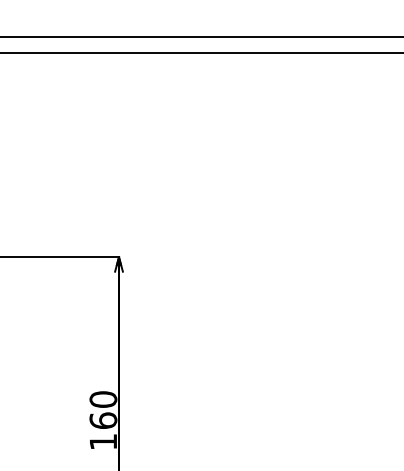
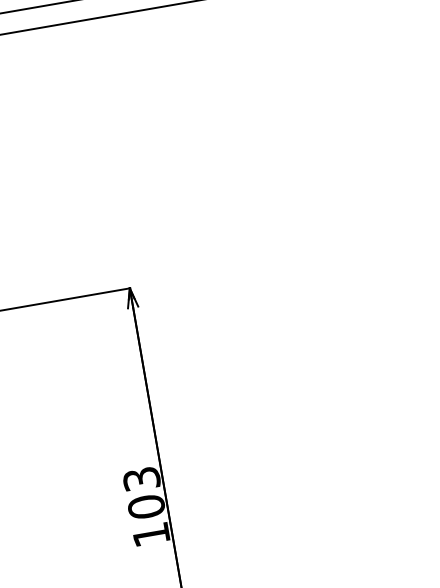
text: (103, 410) -> (144, 493), 160 -> 103

